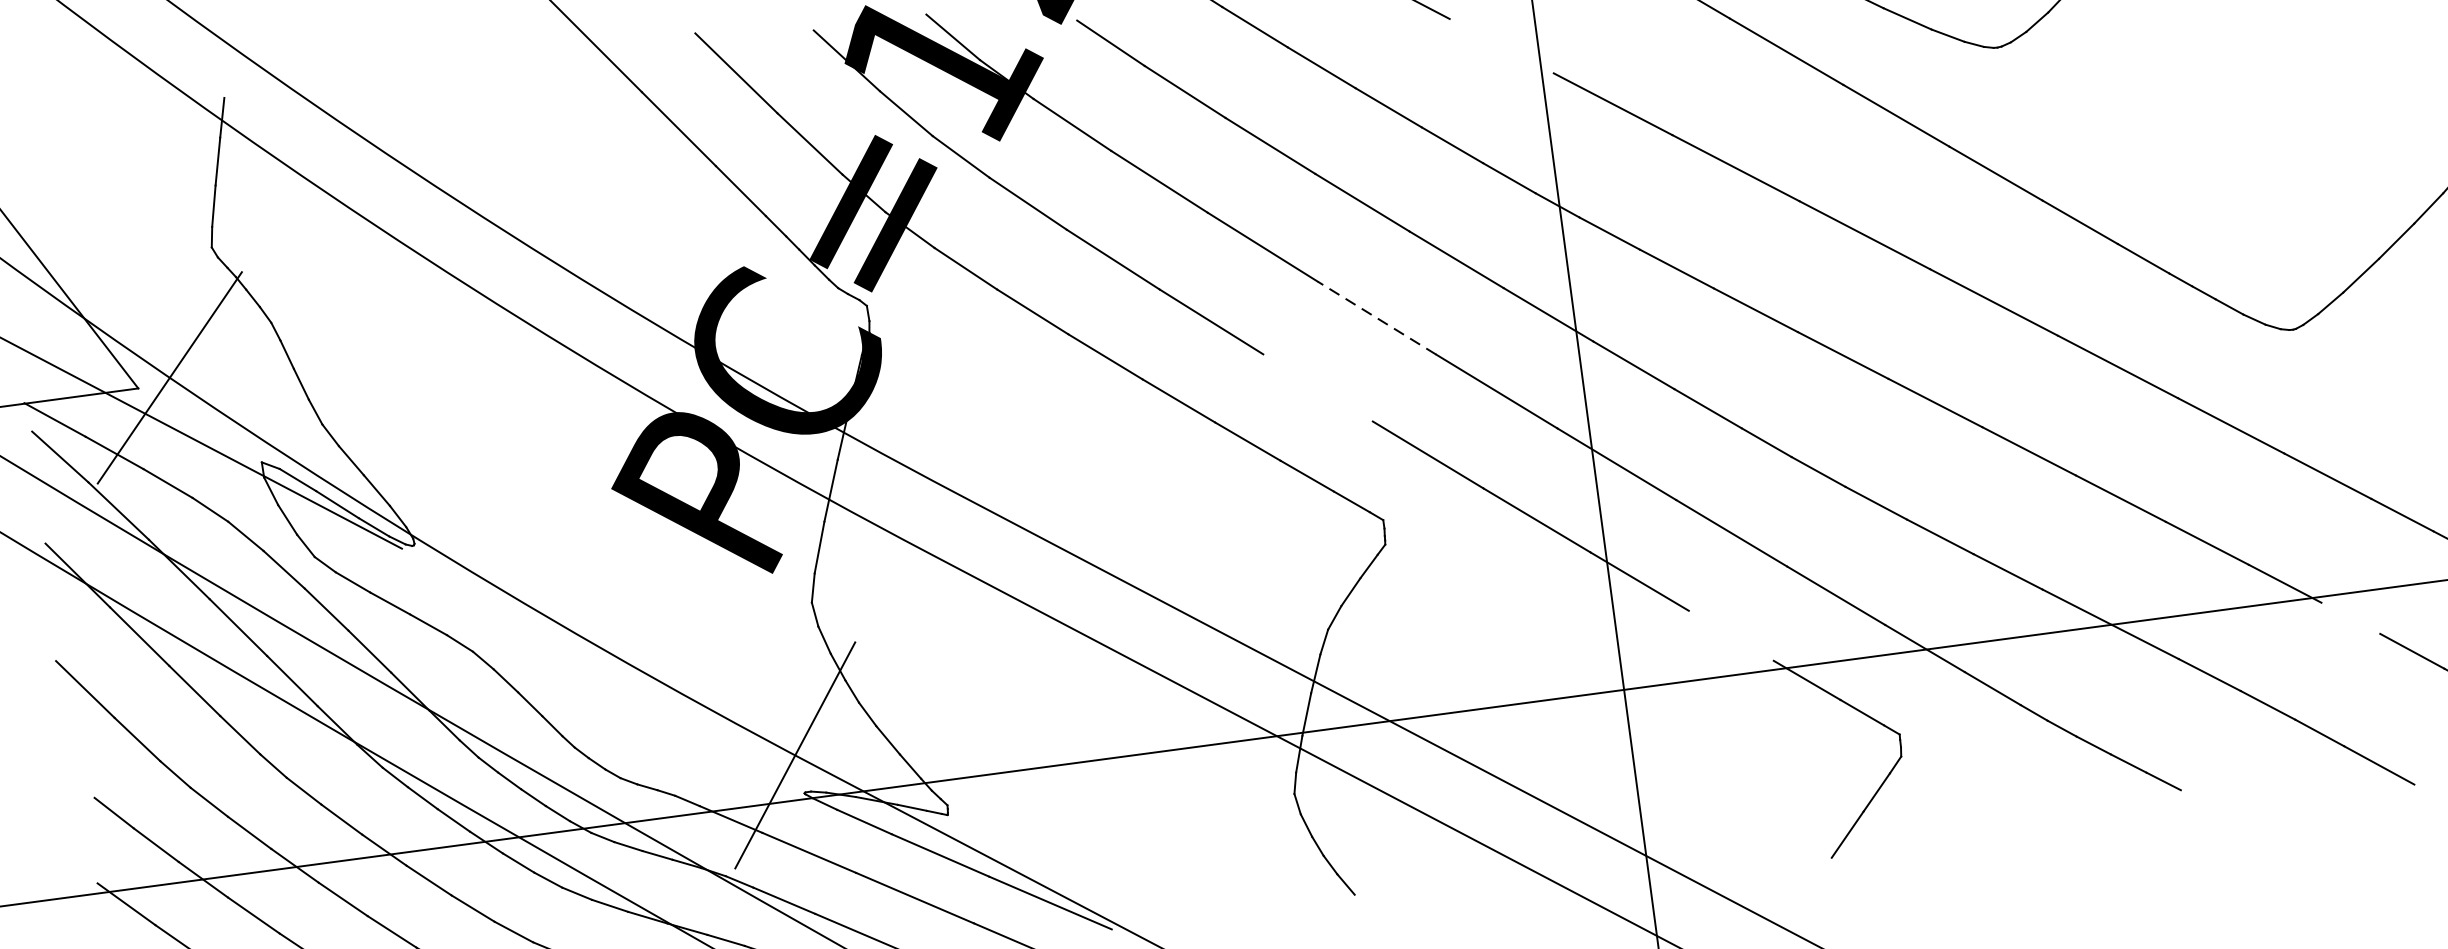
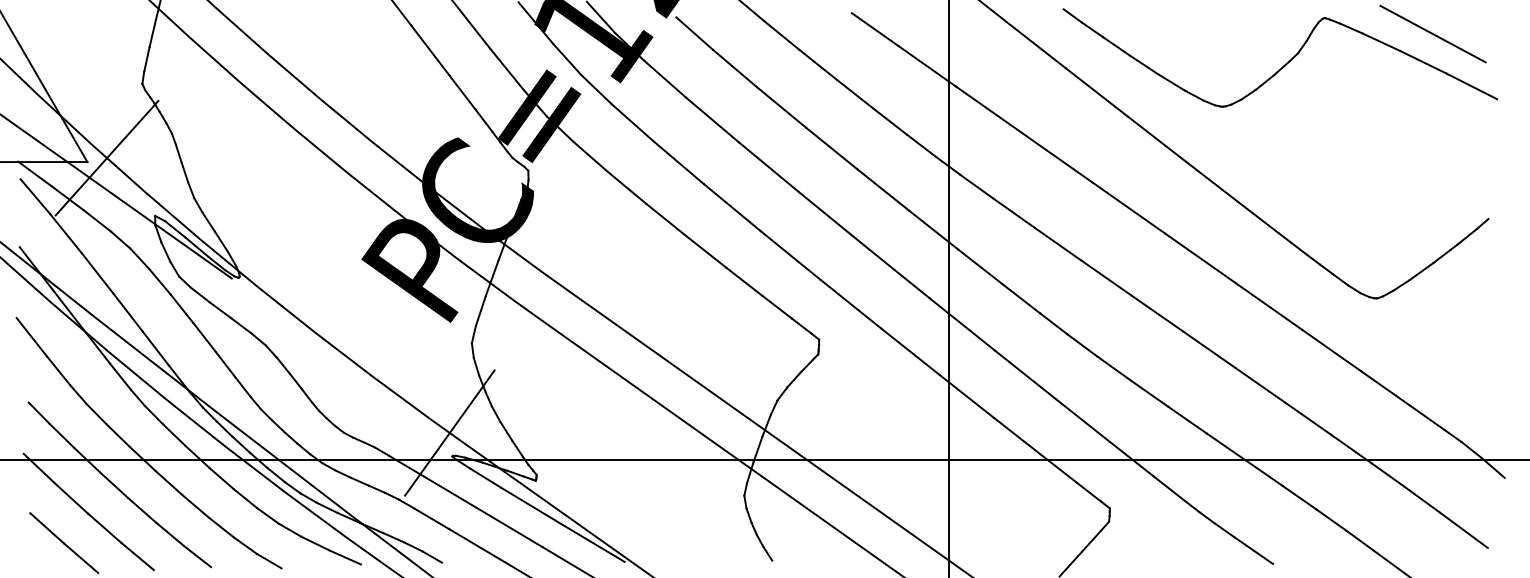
line: (1501, 46) -> (927, 66), added
line: (1377, 317) -> (831, 218), dashed -> solid
line: (1317, 387) -> (790, 255), added
line: (2349, 617) -> (1387, 474), added
line: (1731, 634) -> (1017, 435), added

